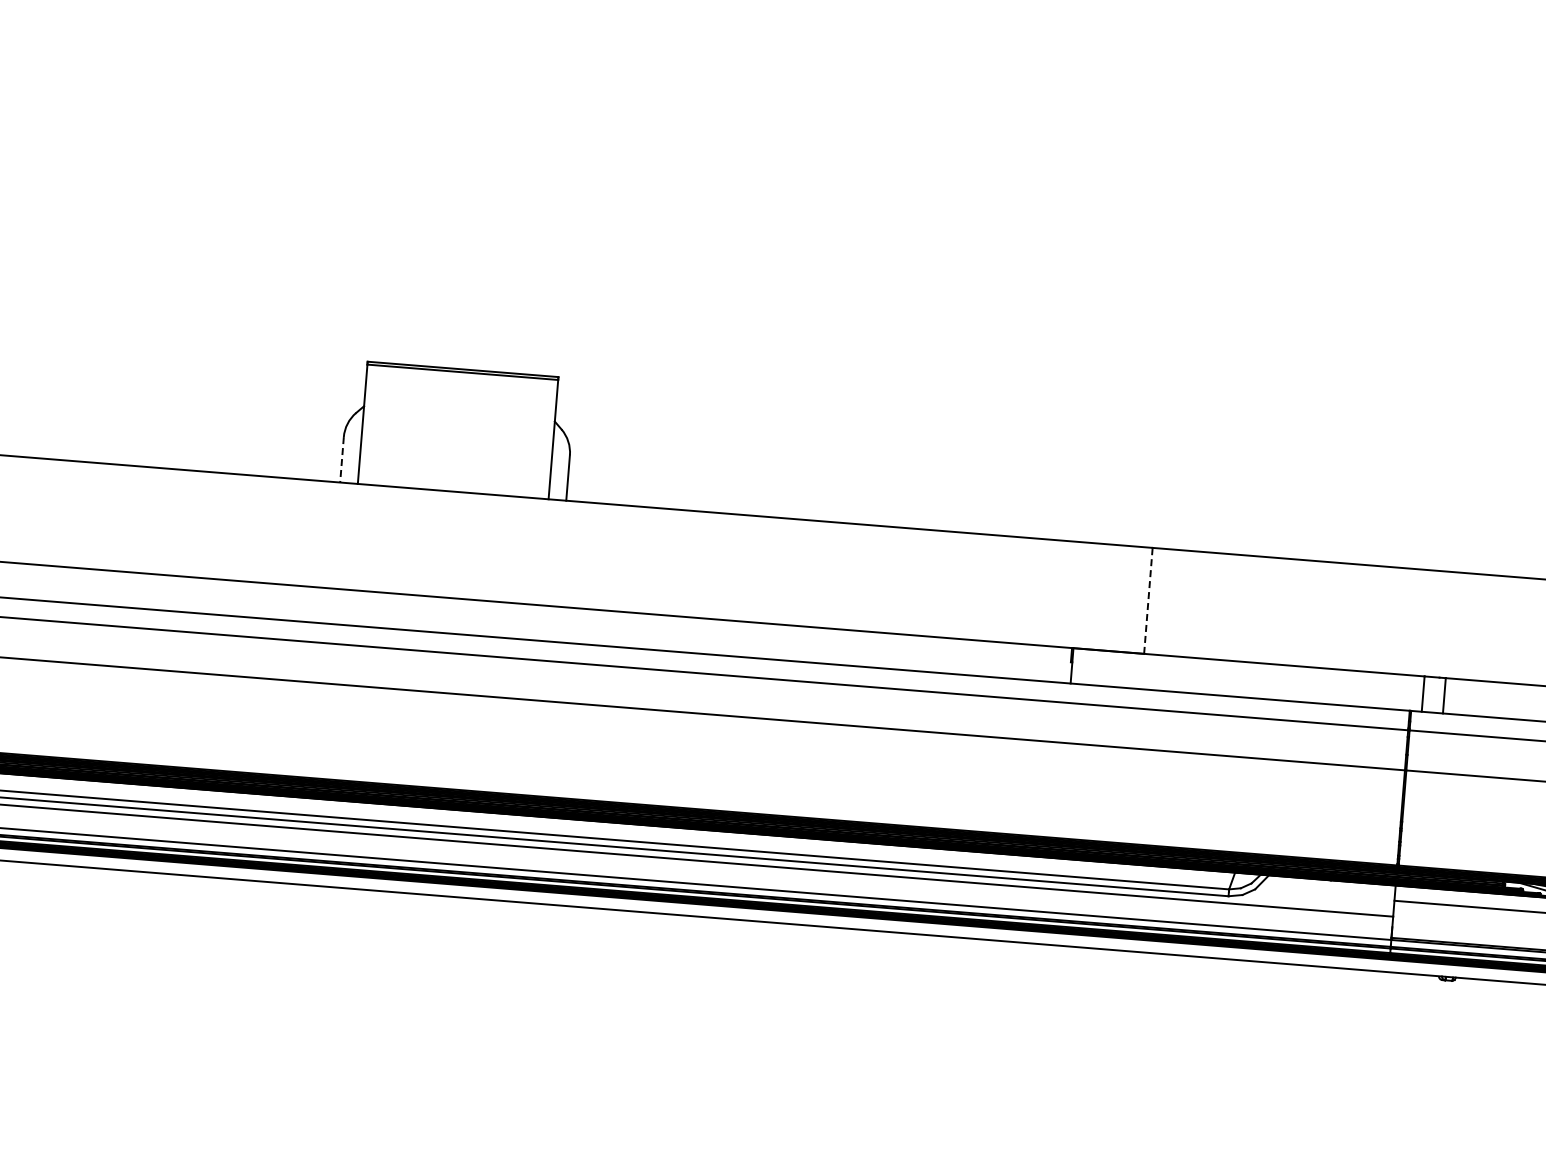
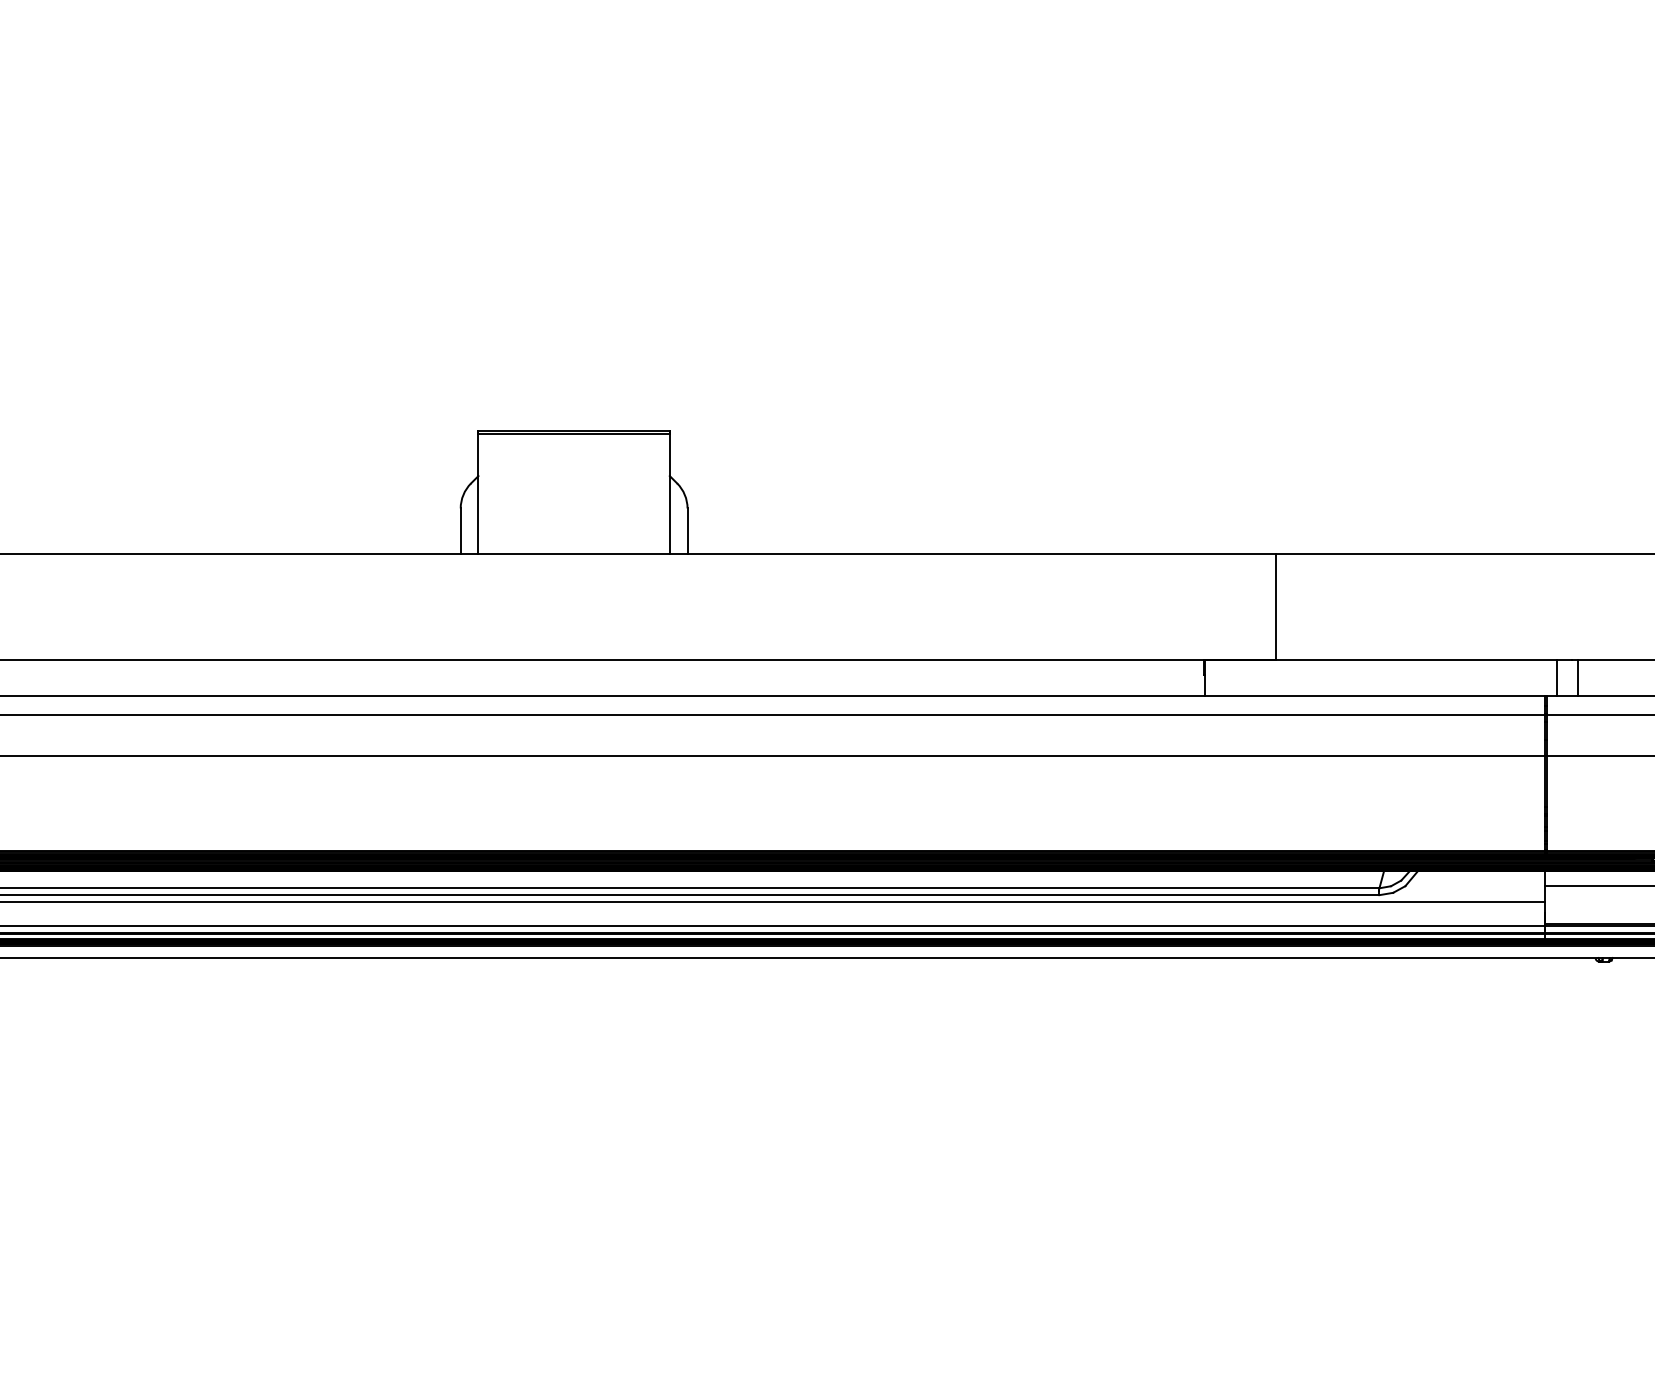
line: (341, 460) -> (460, 531), dashed -> solid
line: (1148, 600) -> (1275, 606), dashed -> solid

